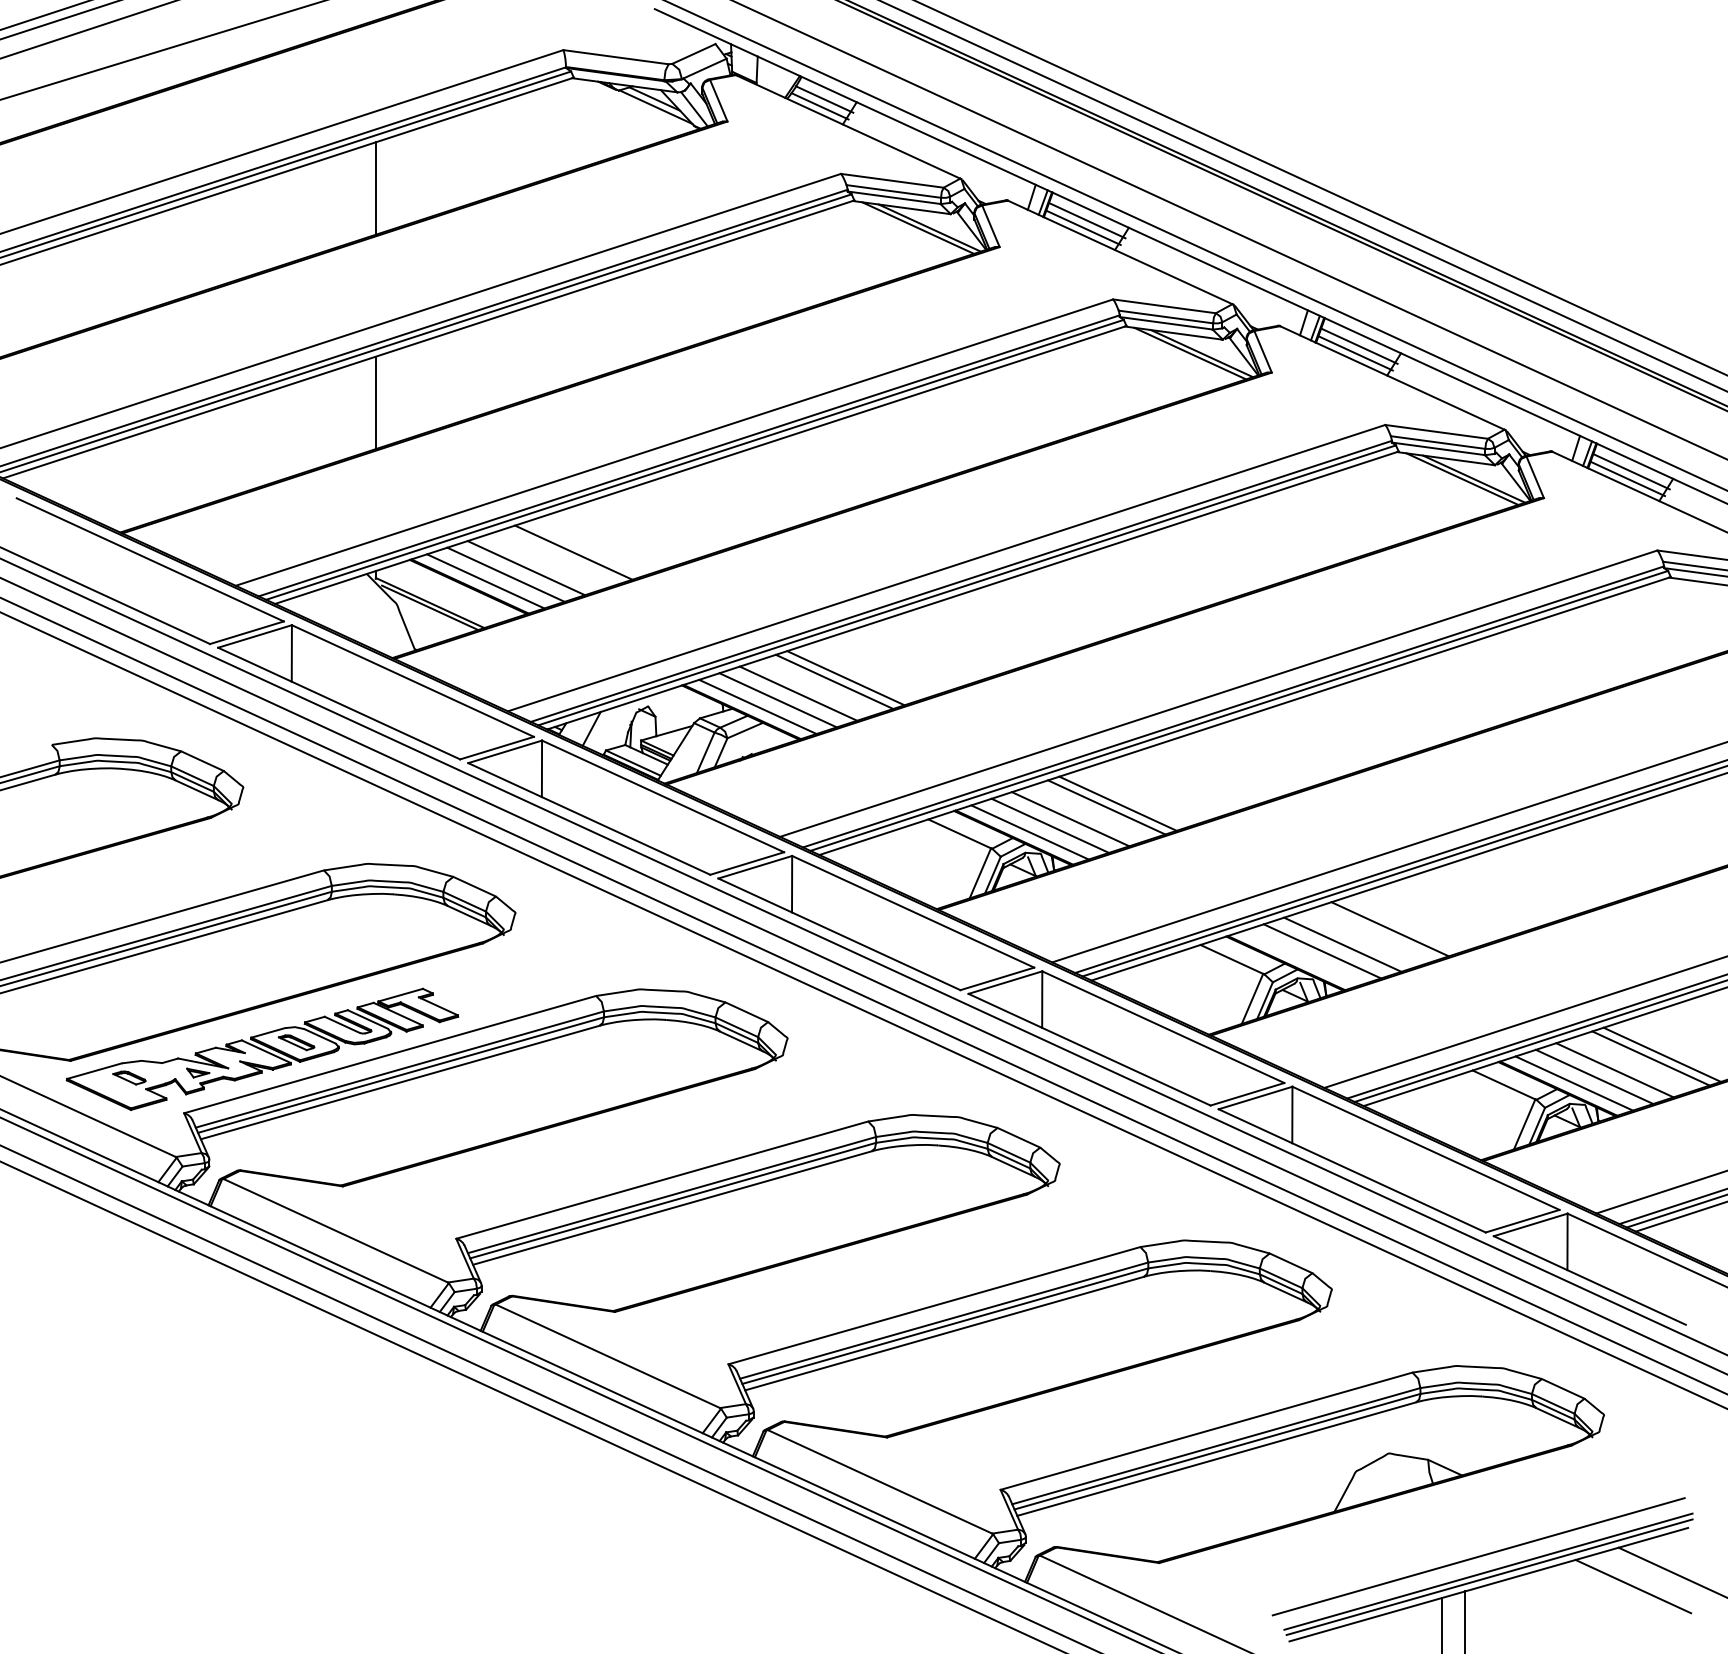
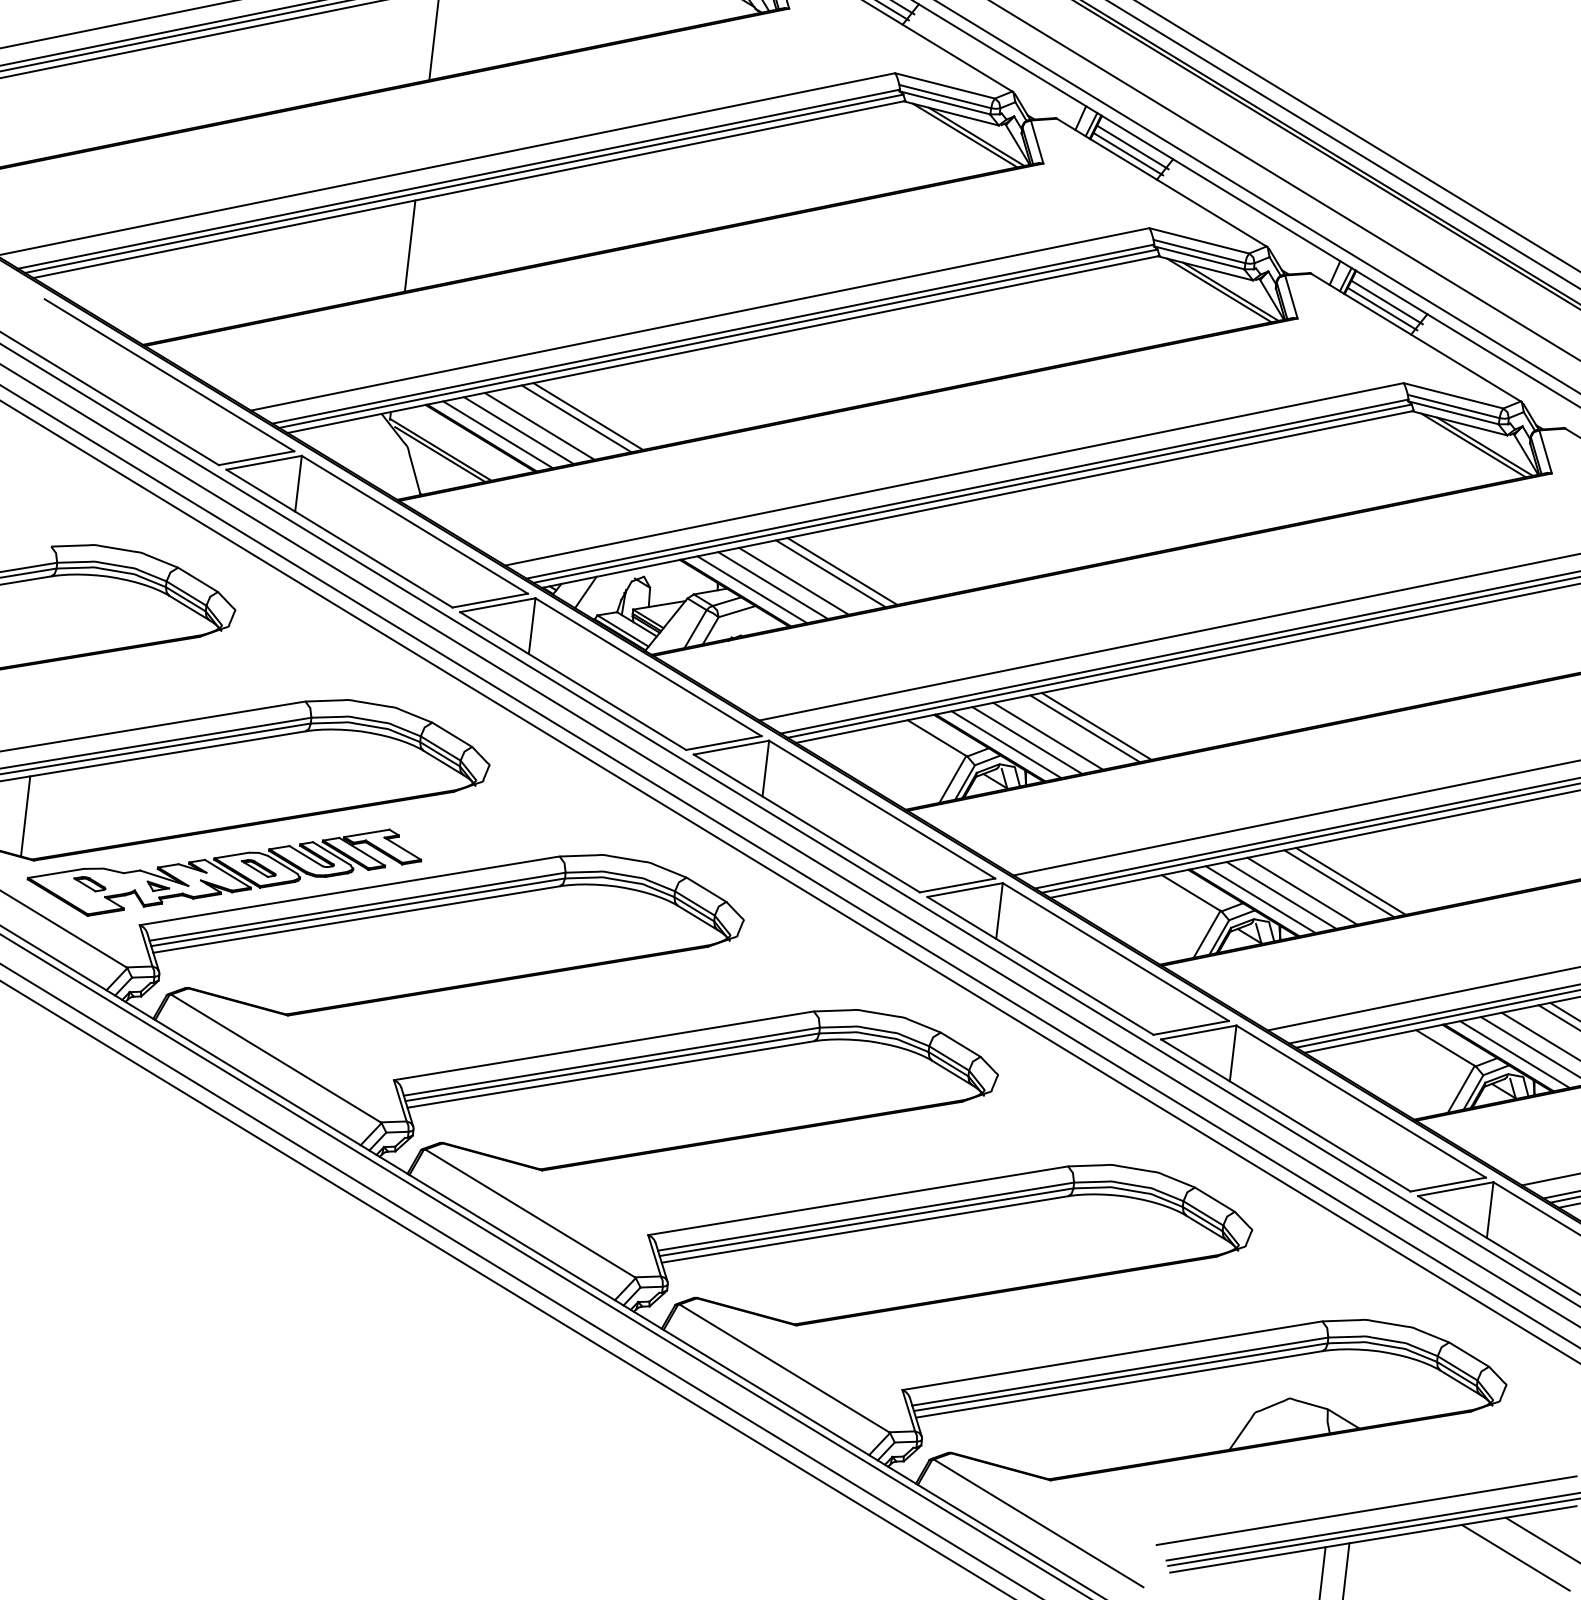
line: (562, 556) -> (576, 418), added
line: (1378, 932) -> (1338, 883), added
line: (1301, 957) -> (1260, 899), added
line: (57, 1017) -> (25, 816), added

